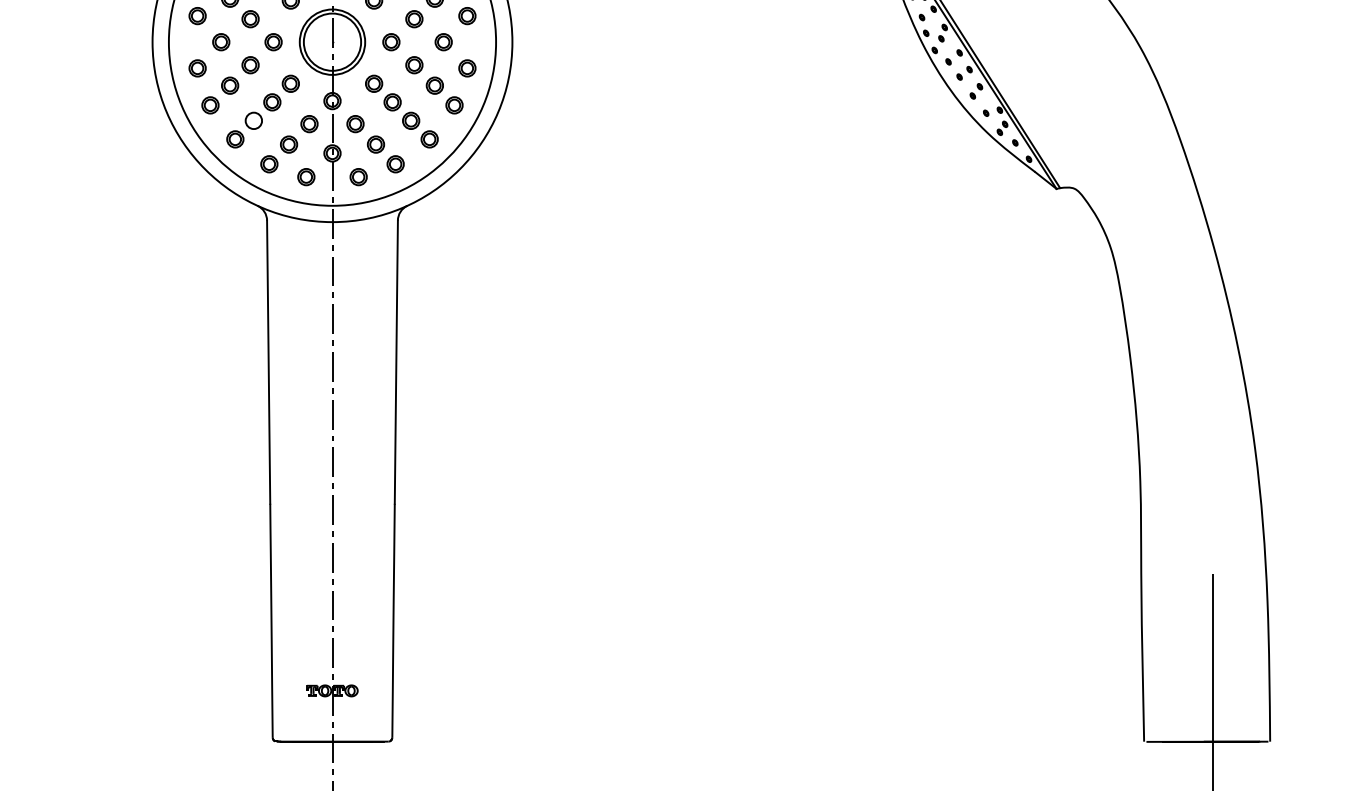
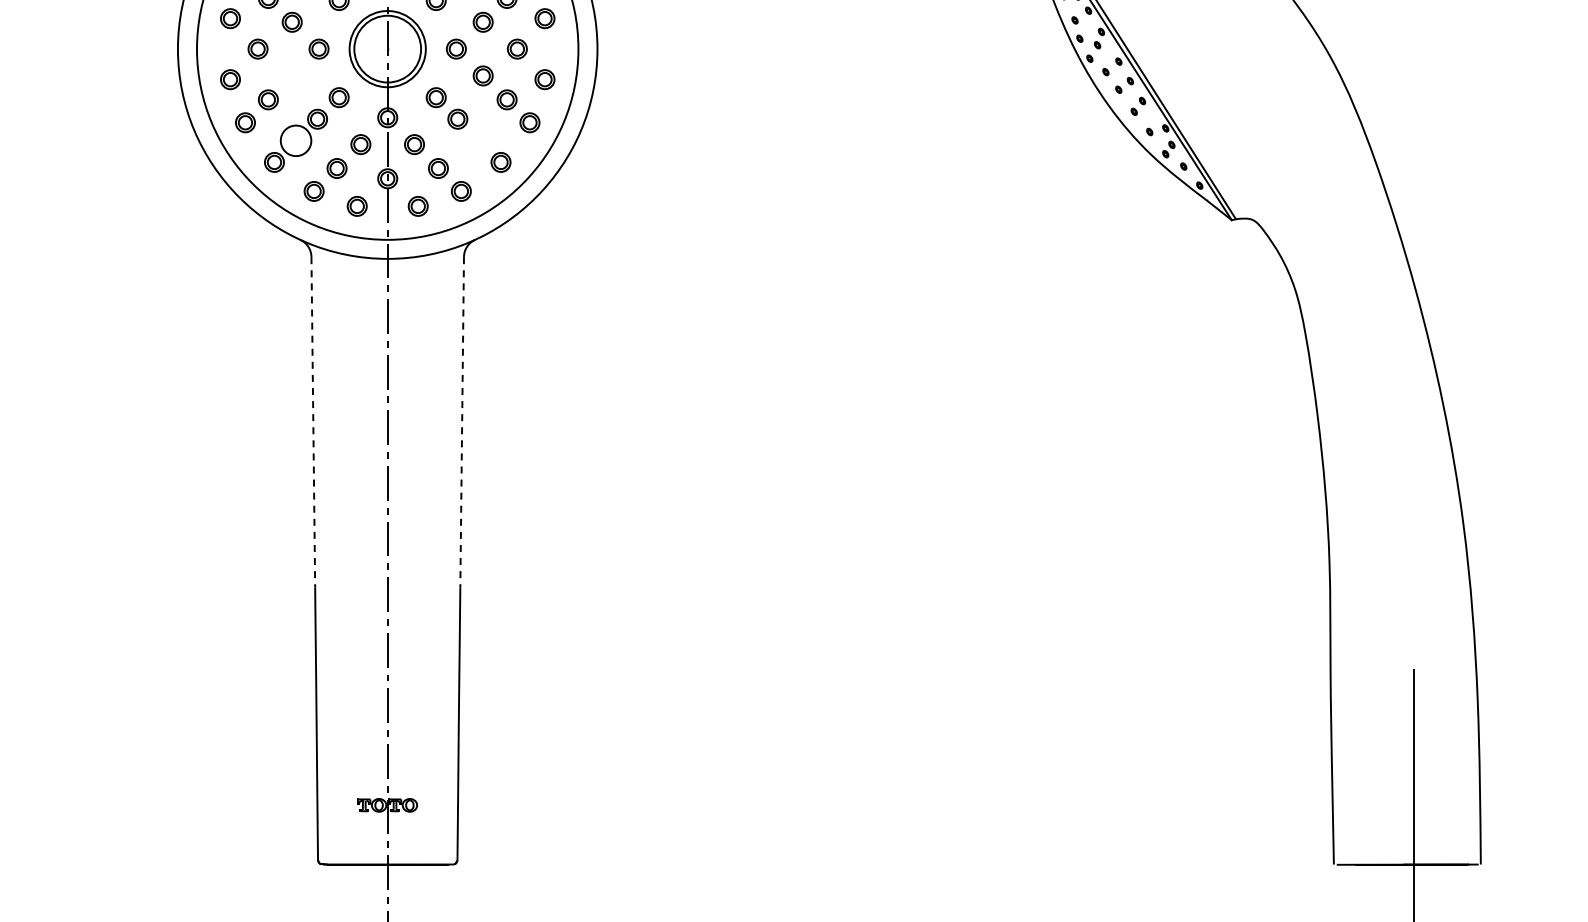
part: (249, 64) -> (291, 75), removed
circle: (253, 120) -> (295, 140), size x1.6
part: (411, 120) -> (479, 140), removed
line: (268, 362) -> (313, 422), solid -> dashed
line: (396, 362) -> (462, 422), solid -> dashed

